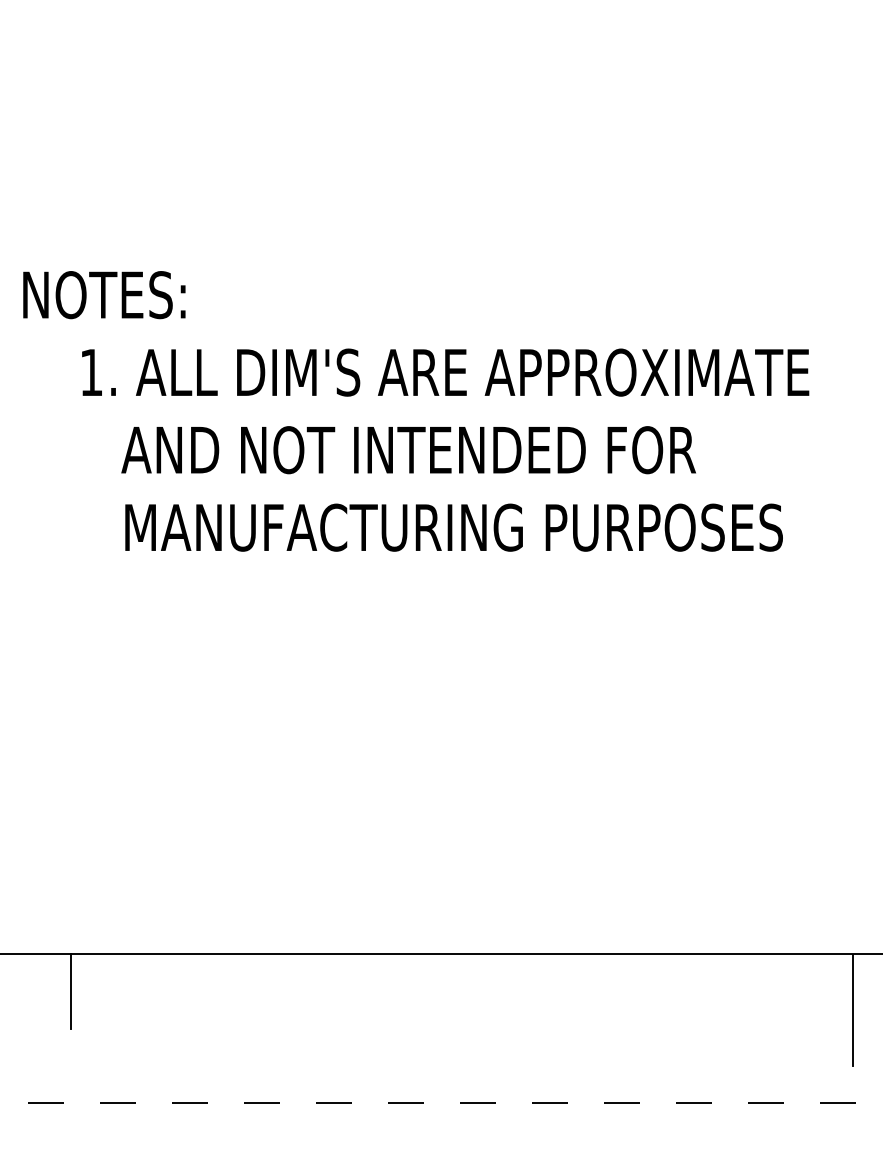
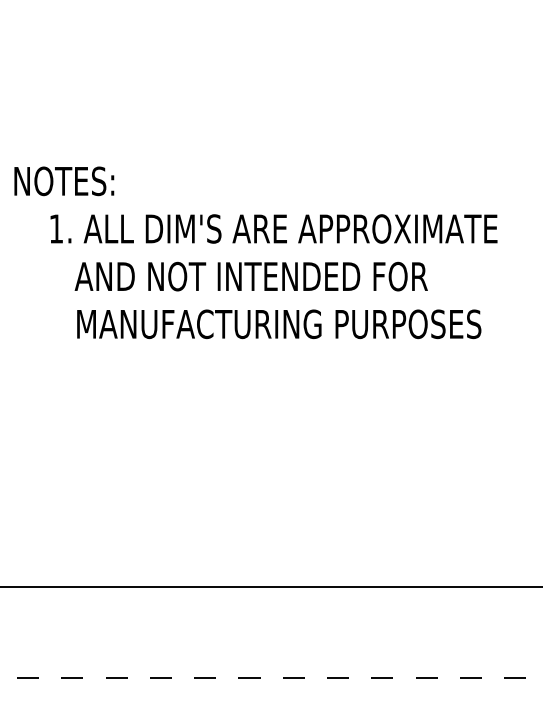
line: (70, 991) -> (43, 609), removed
line: (853, 1009) -> (524, 620), removed

